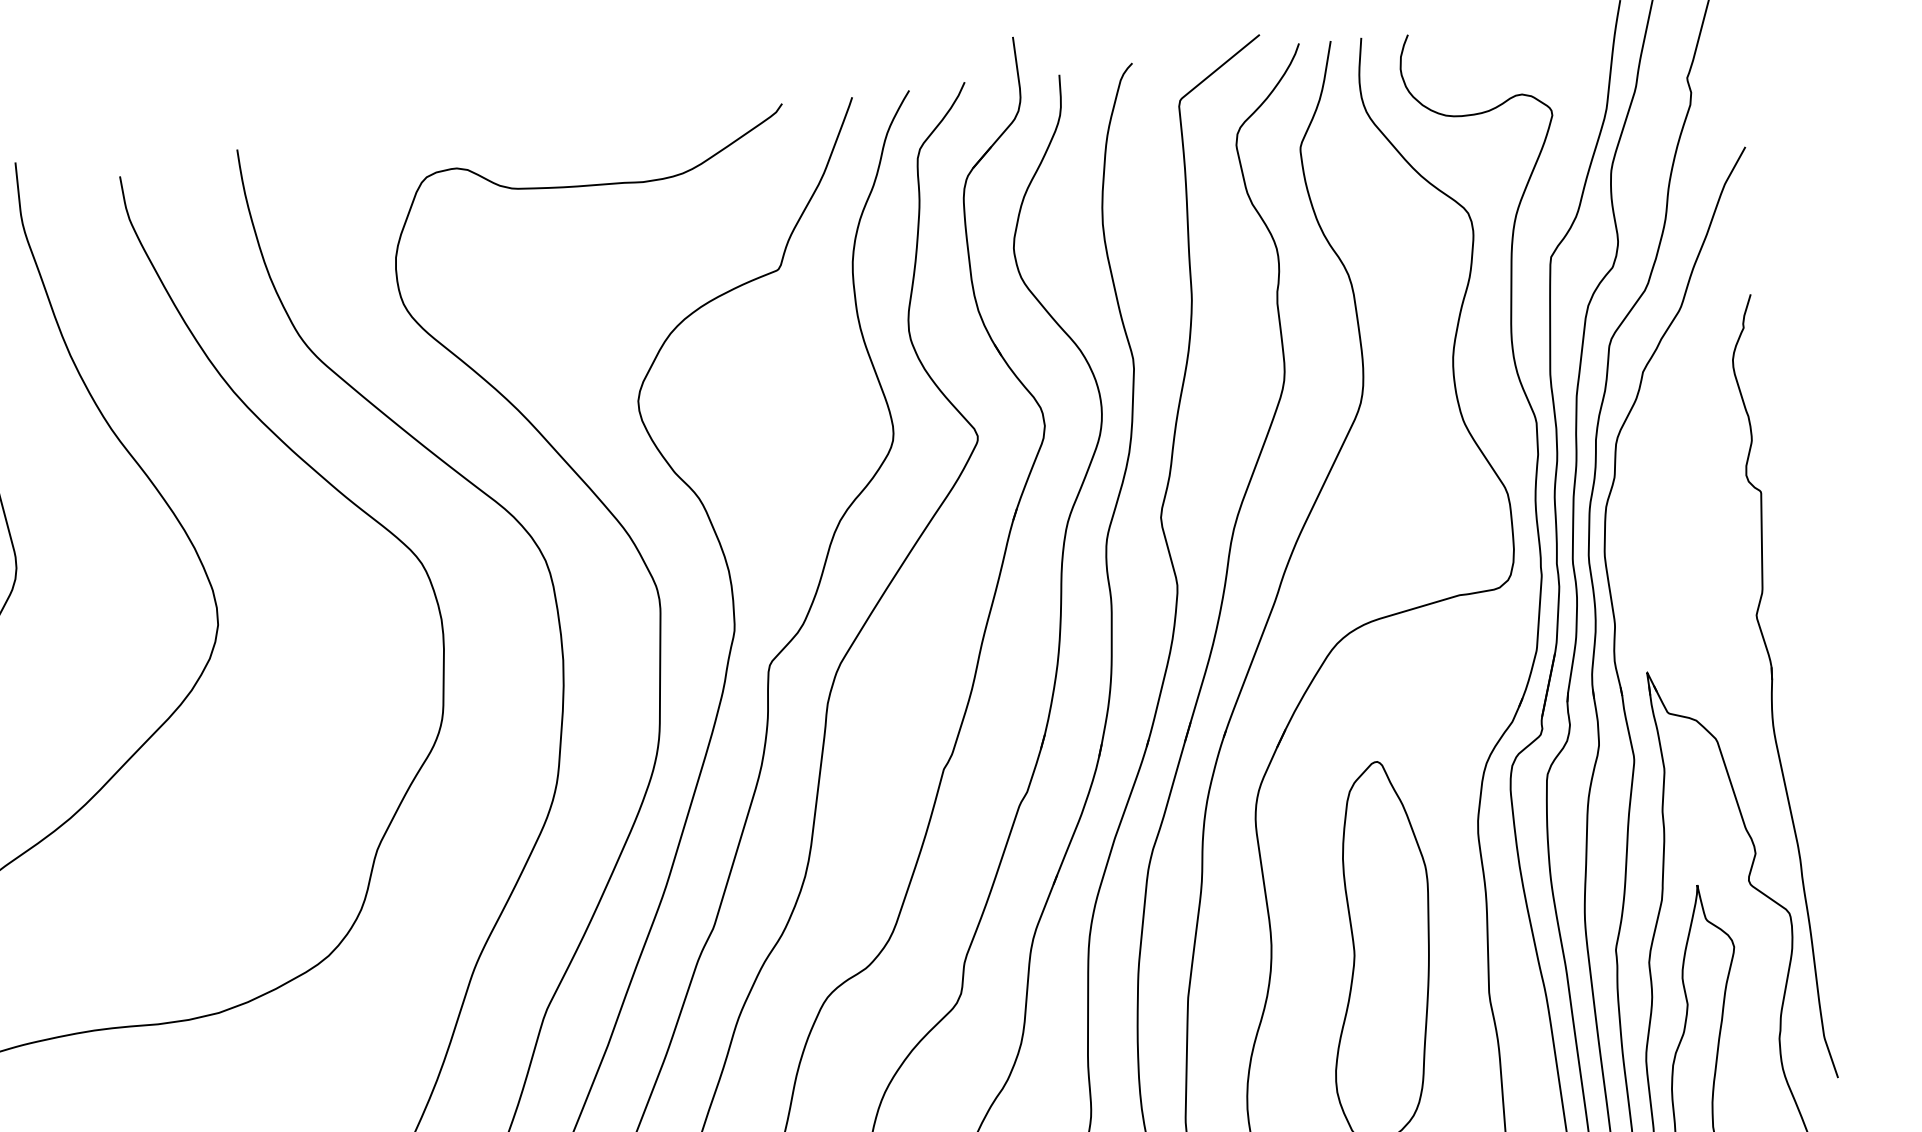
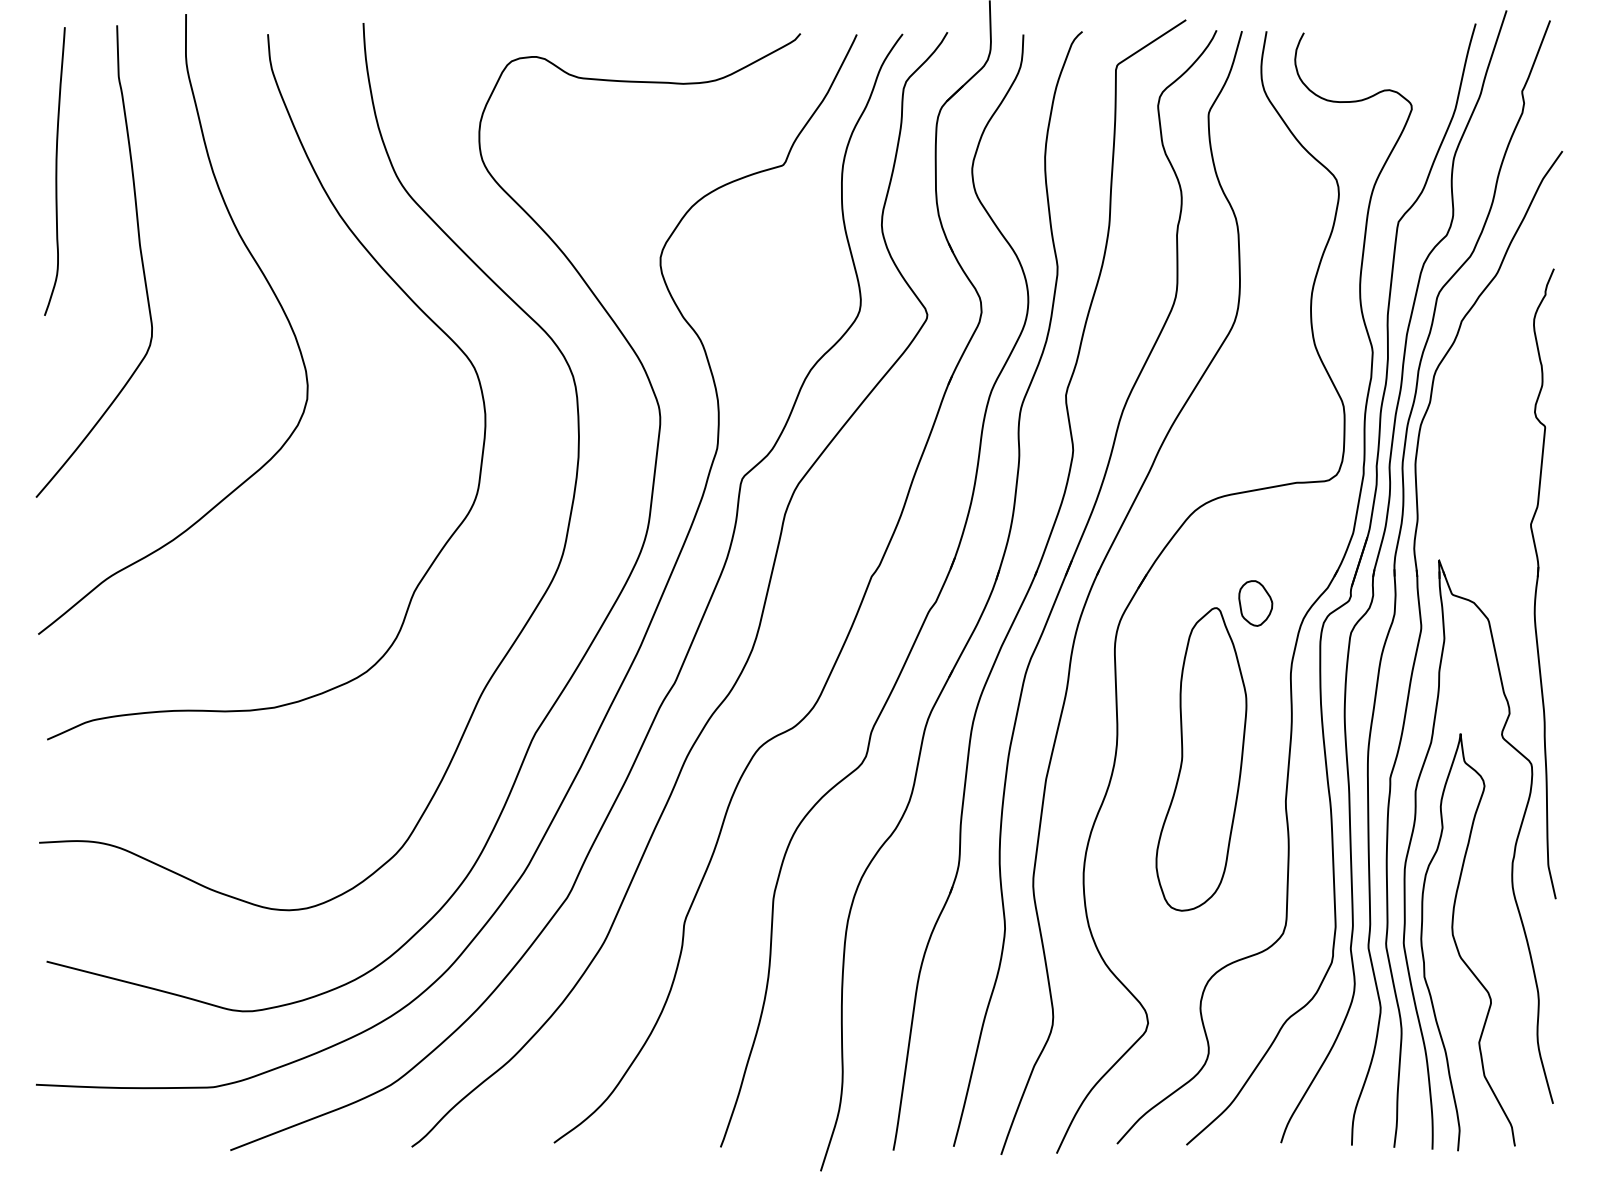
part: (1424, 750) -> (1255, 603), added

